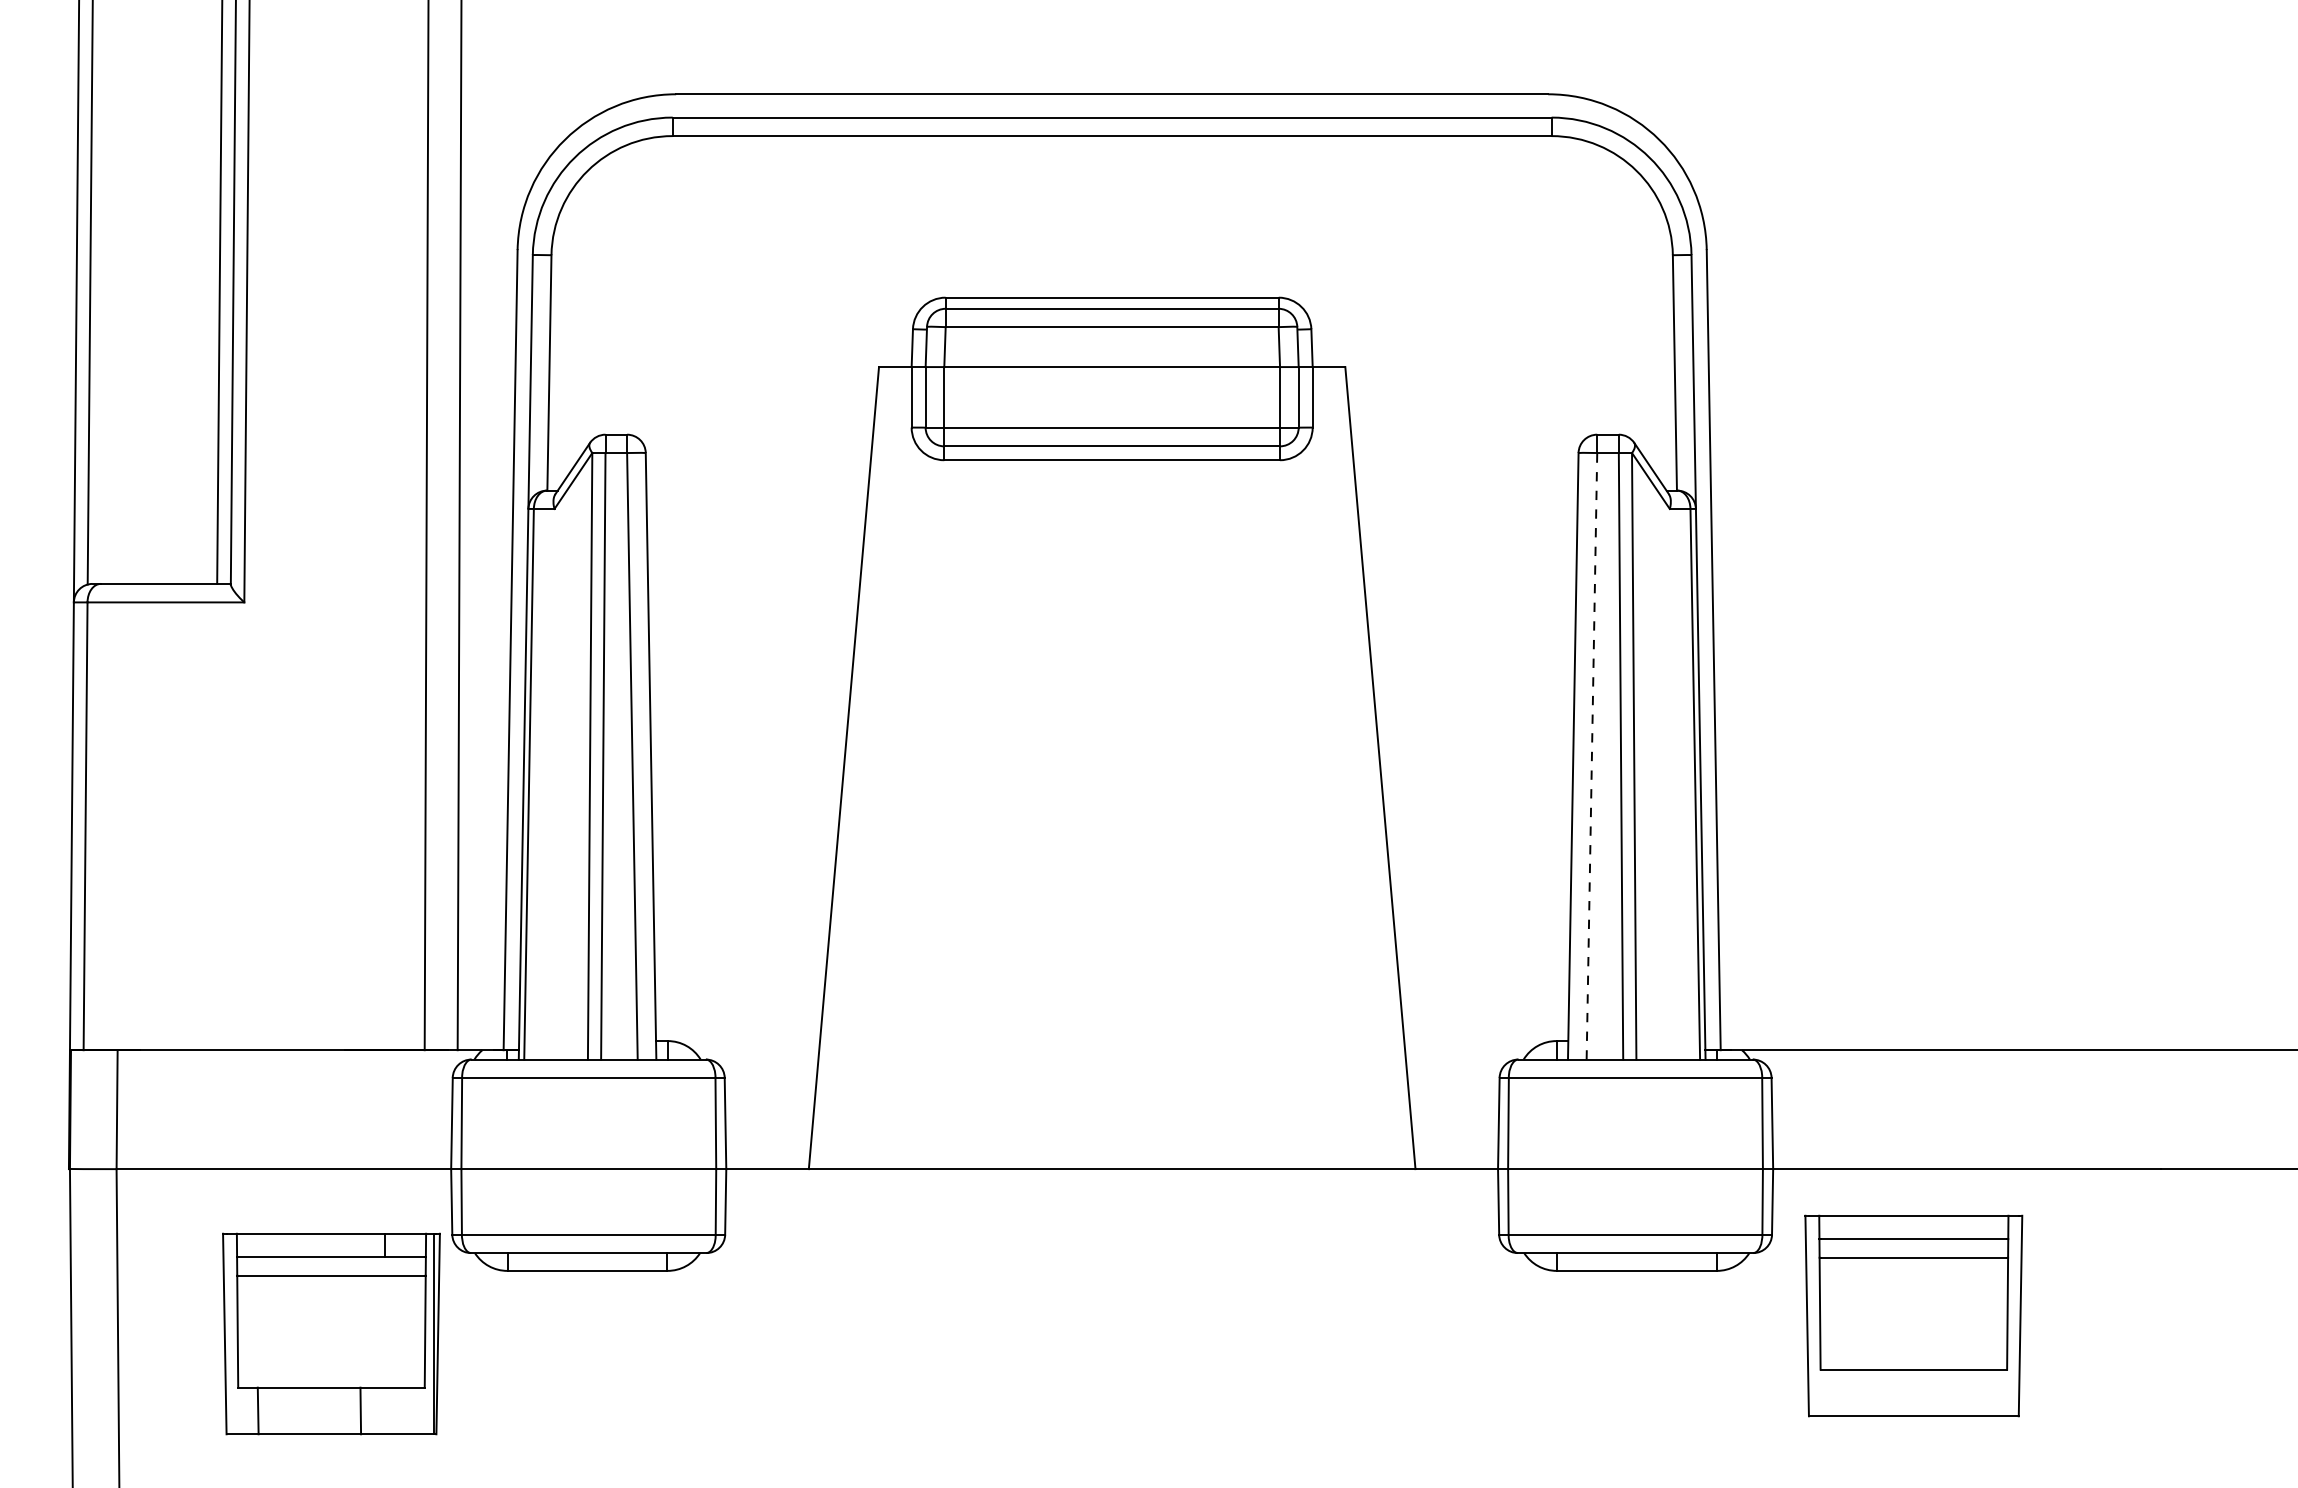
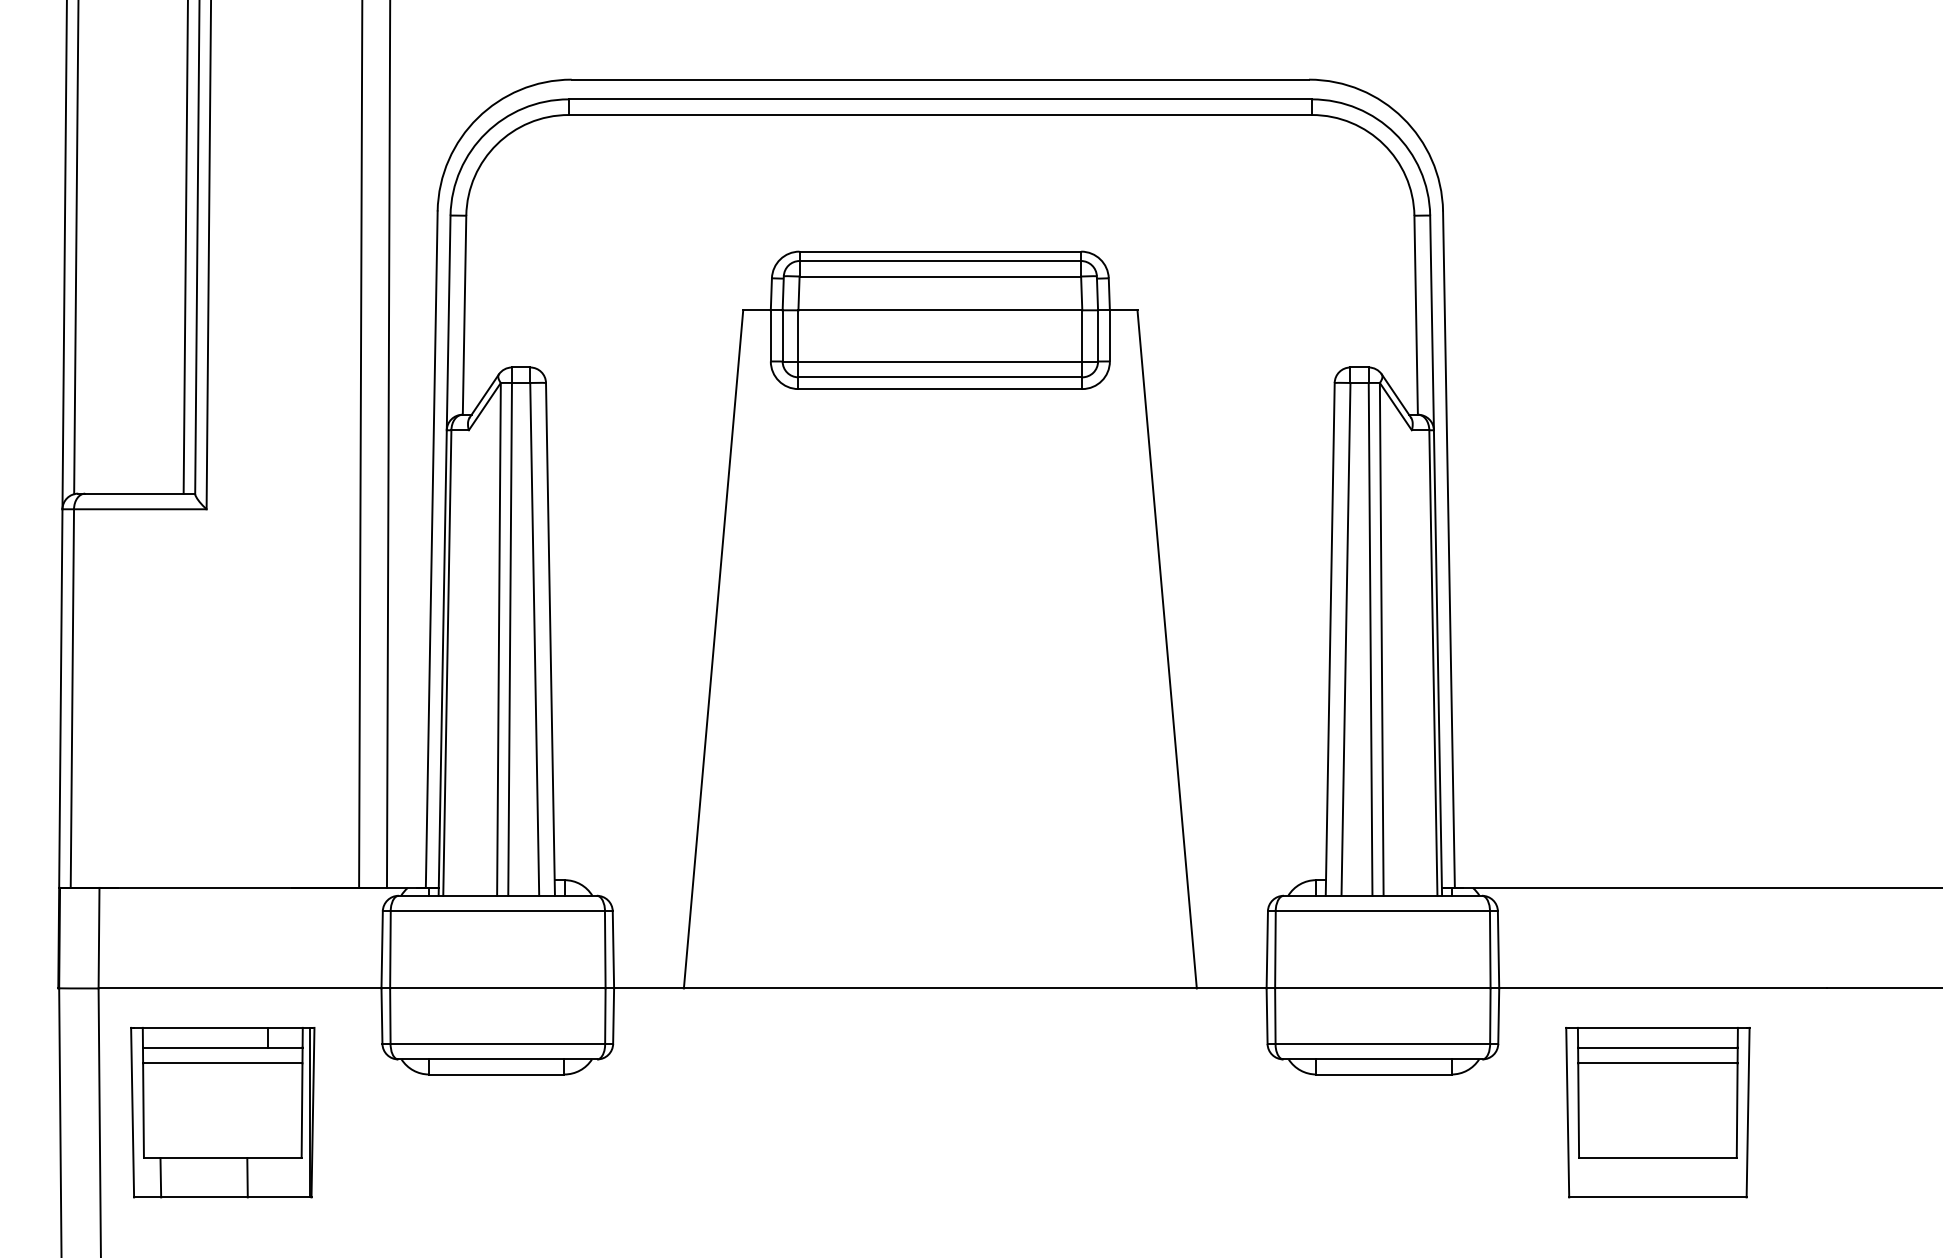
line: (1591, 755) -> (1345, 638), dashed -> solid
part: (1913, 1315) -> (1657, 1112), moved
part: (331, 1333) -> (222, 1112), moved

